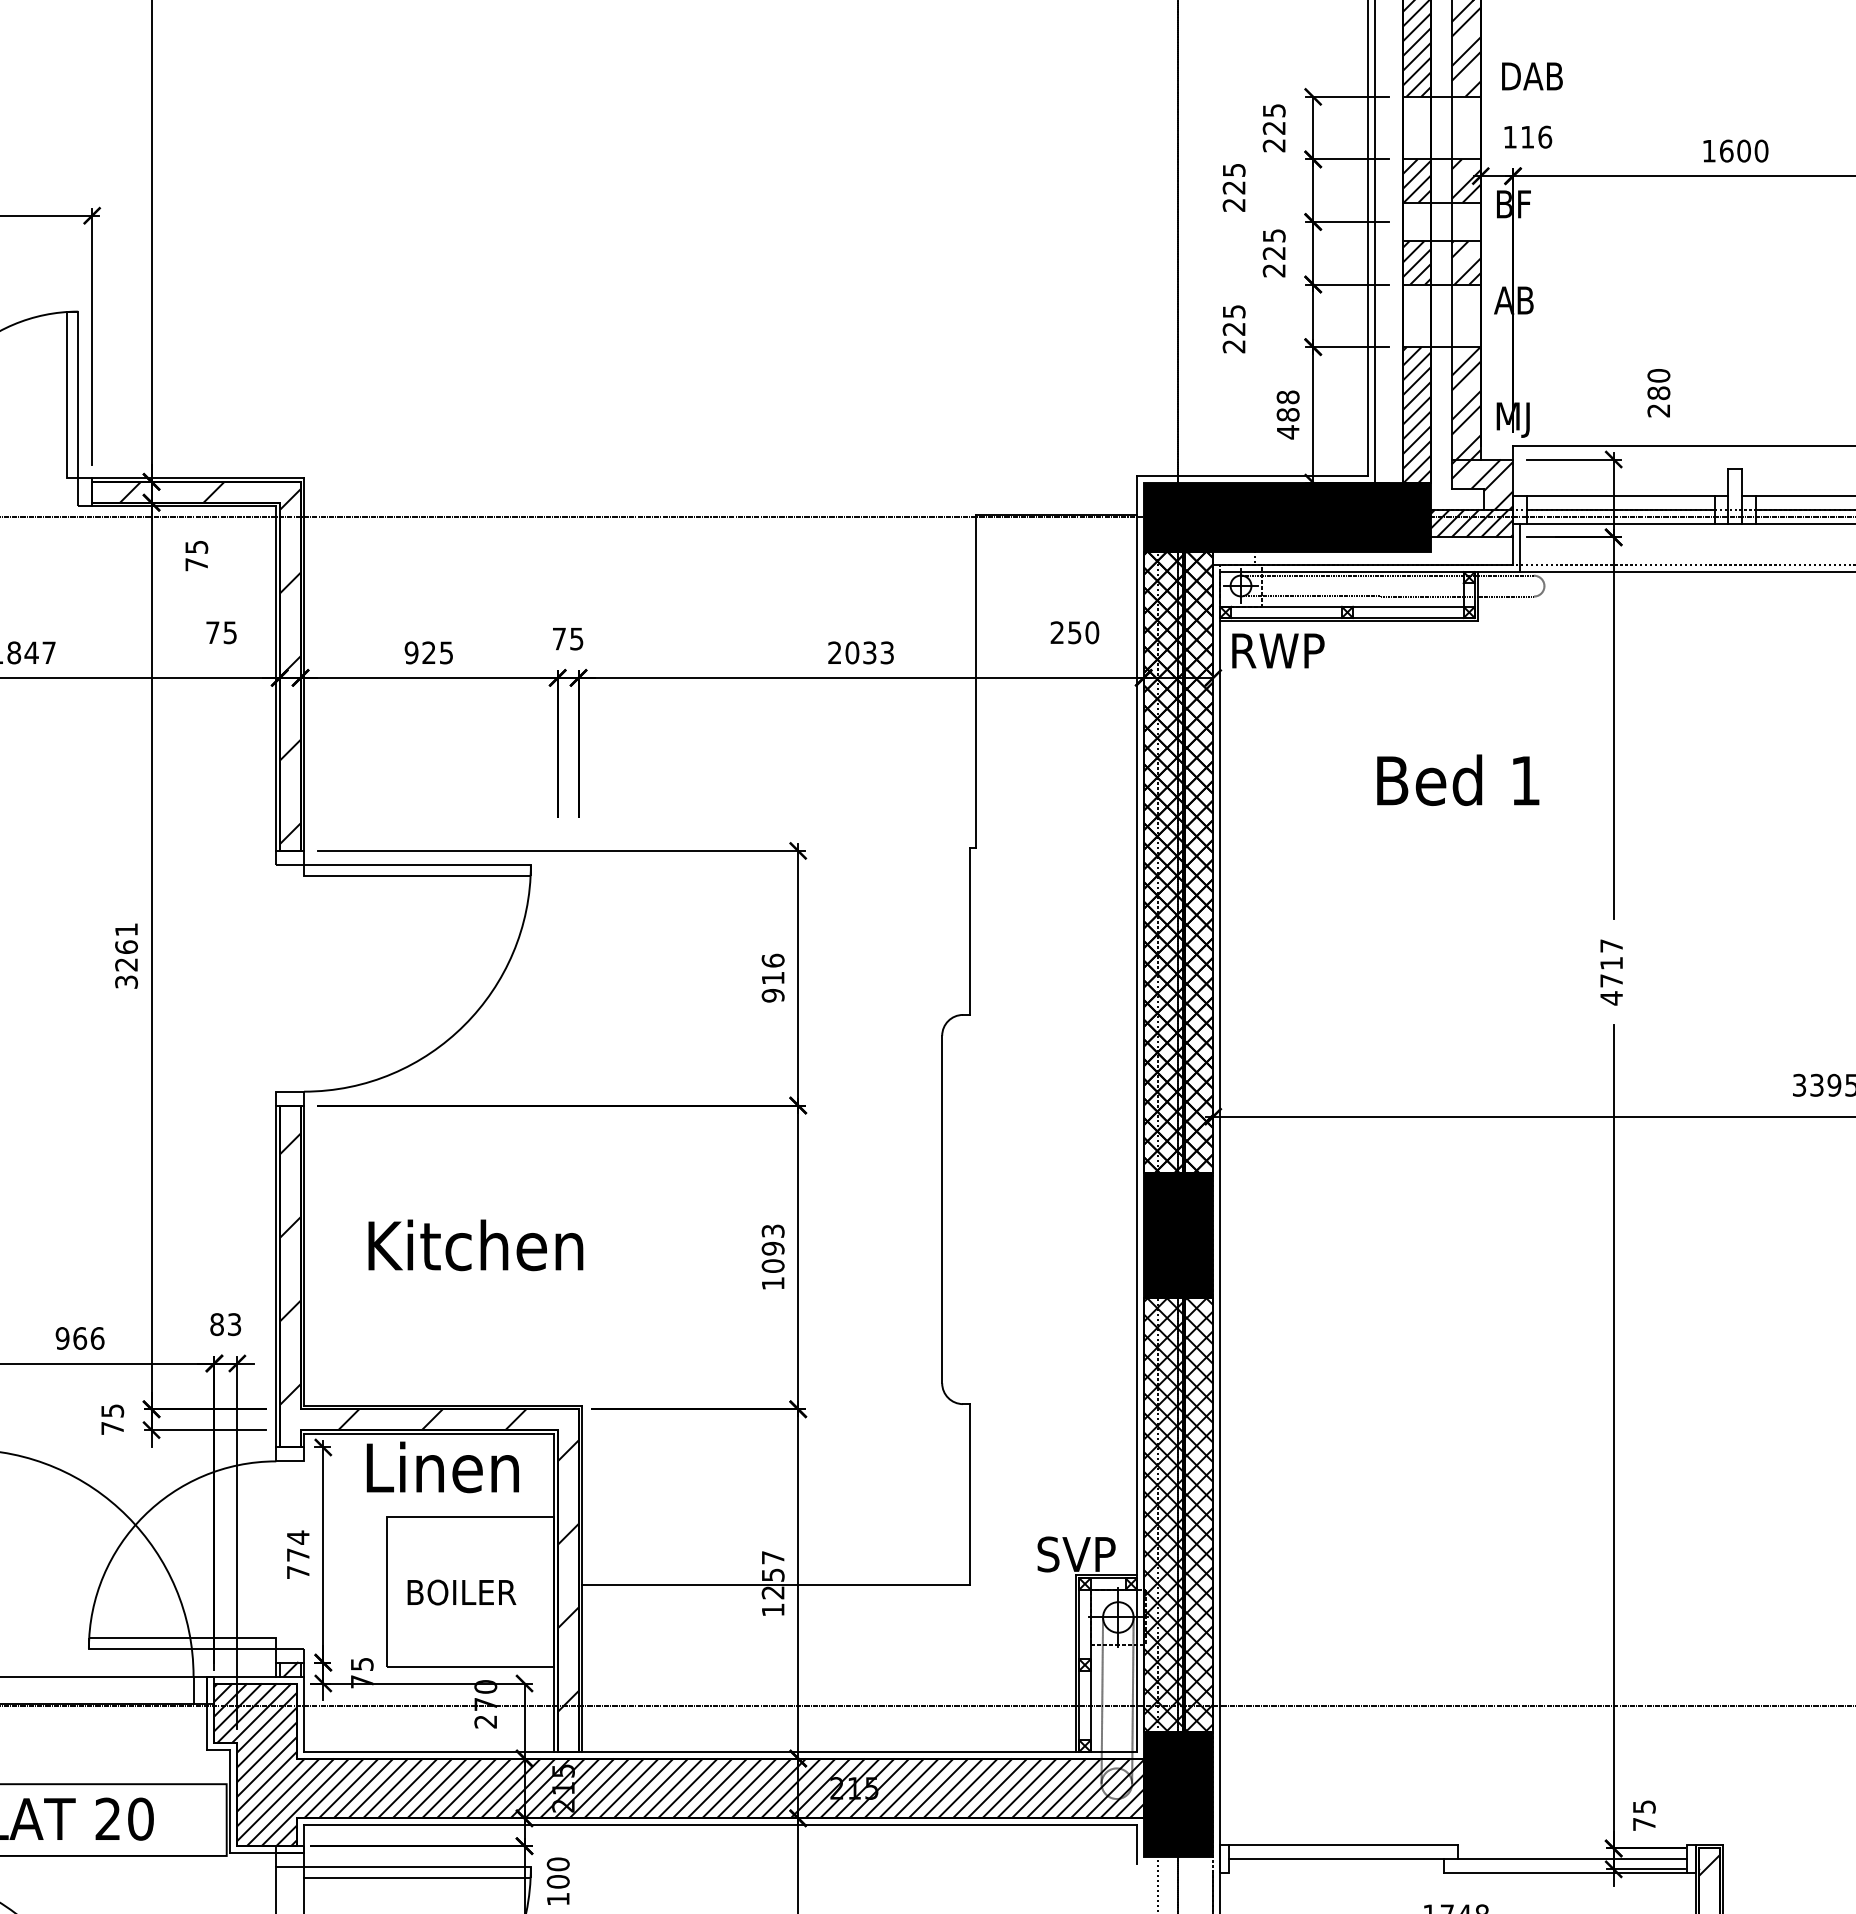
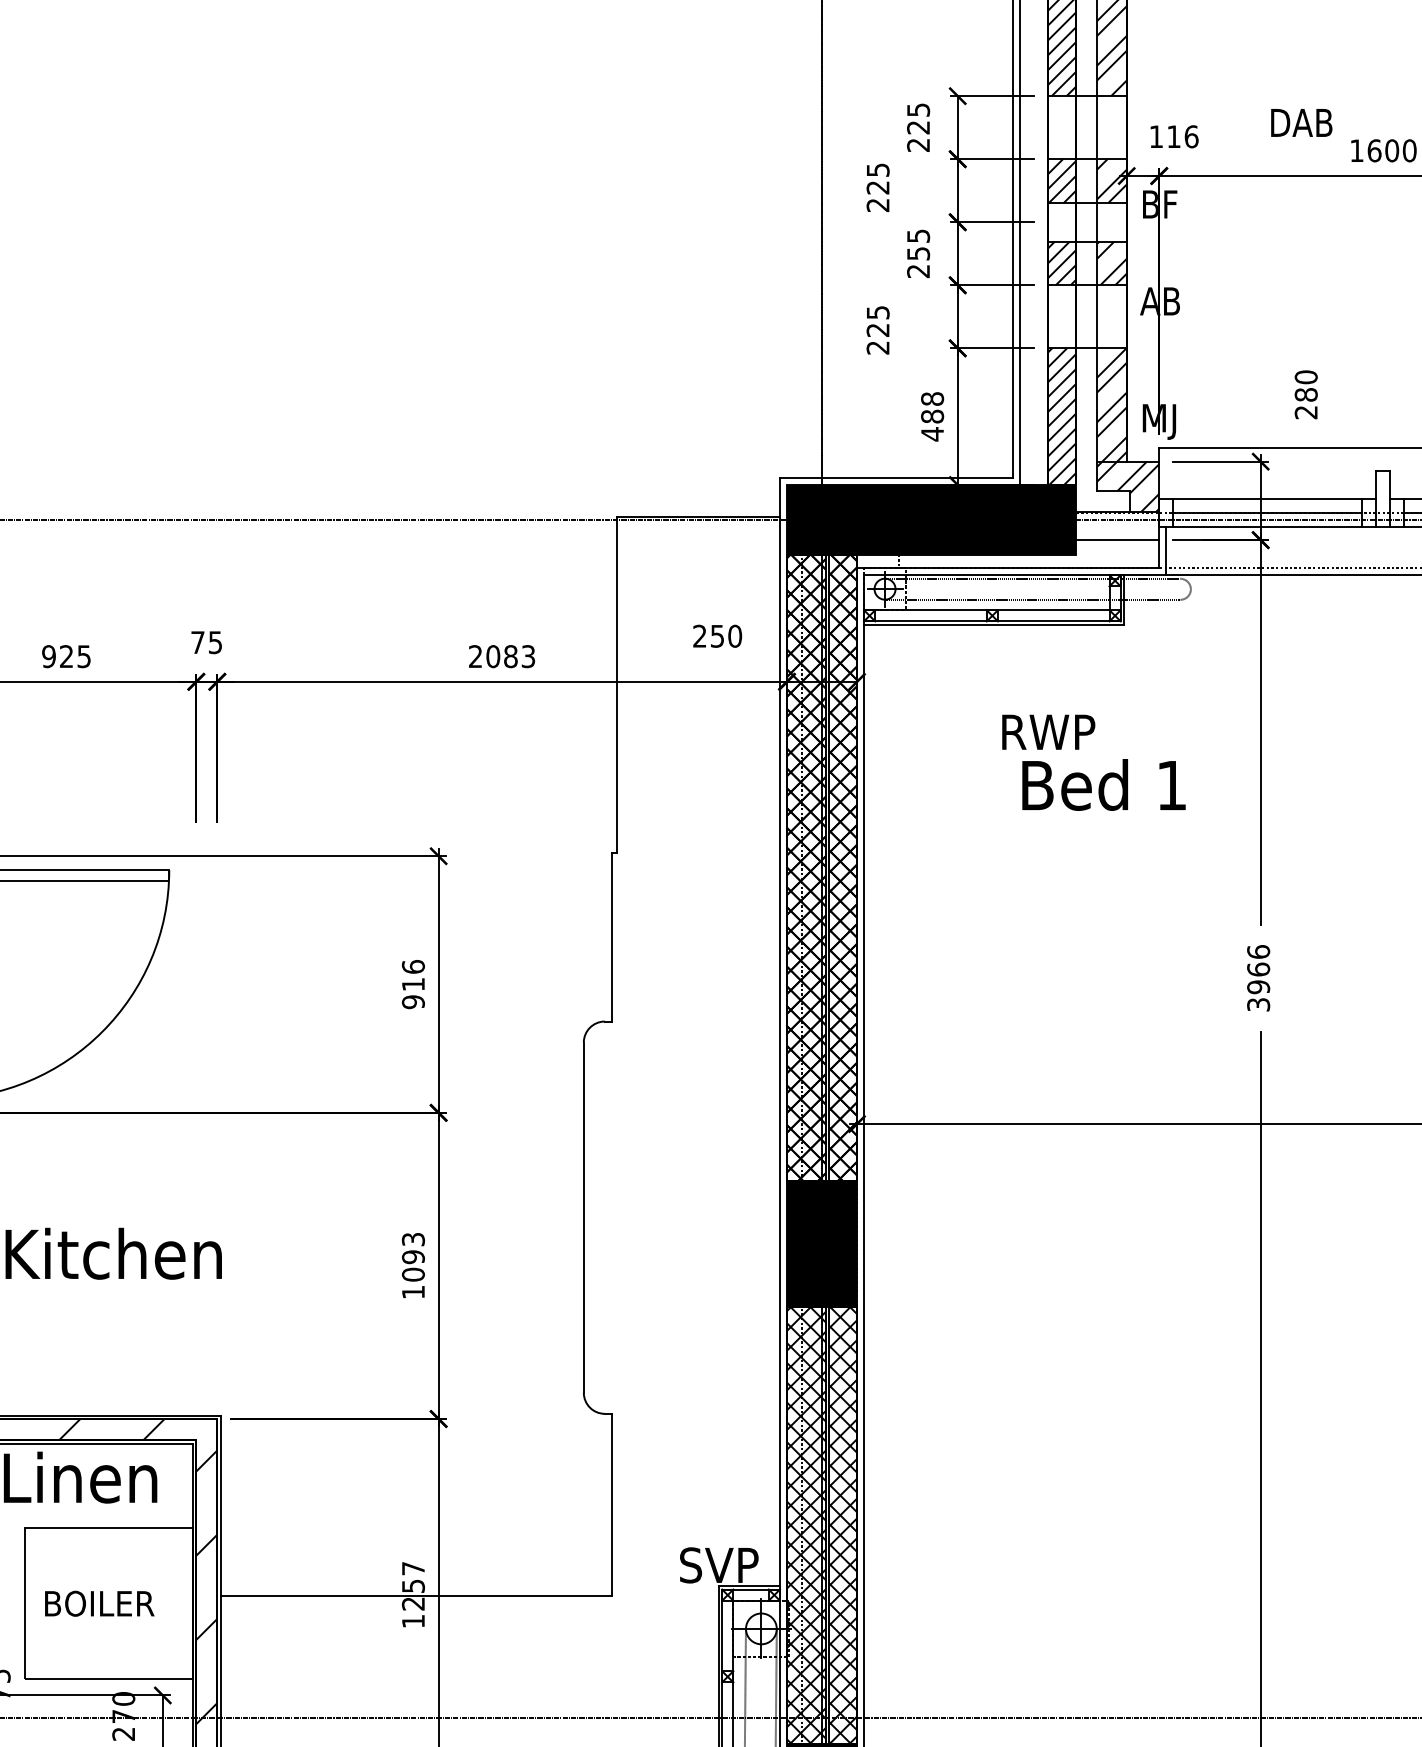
text: (1532, 76) -> (1301, 122), moved
text: (1273, 253) -> (917, 254), 225 -> 255
hatch: (1471, 523) -> (1117, 526), removed
text: (1278, 650) -> (1048, 731), moved
text: (869, 652) -> (510, 656), 2033 -> 2083
text: (1611, 972) -> (1258, 978), 4717 -> 3966

